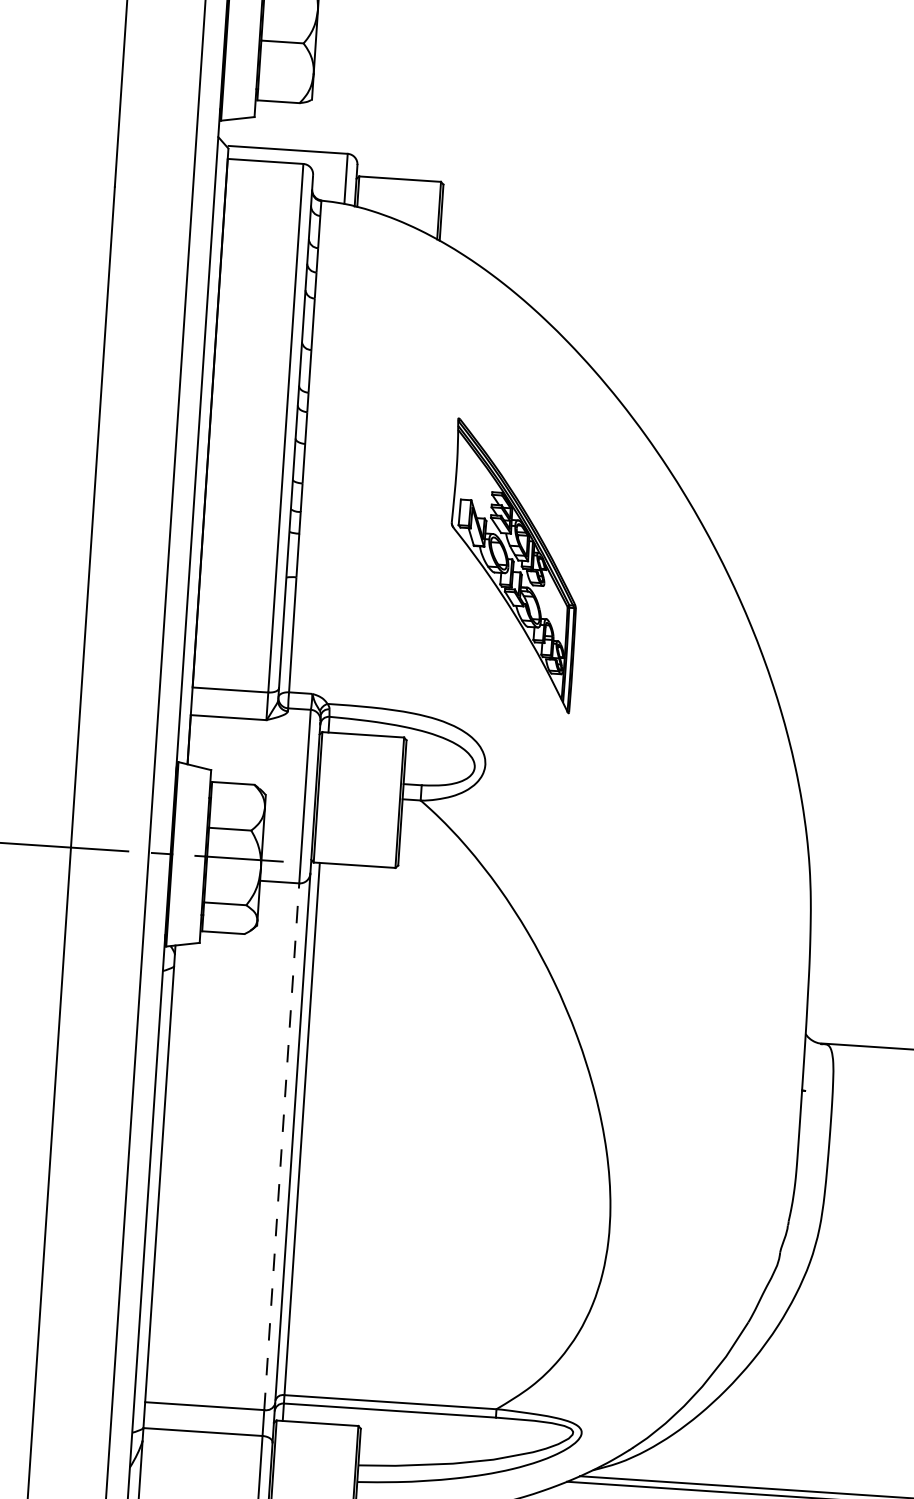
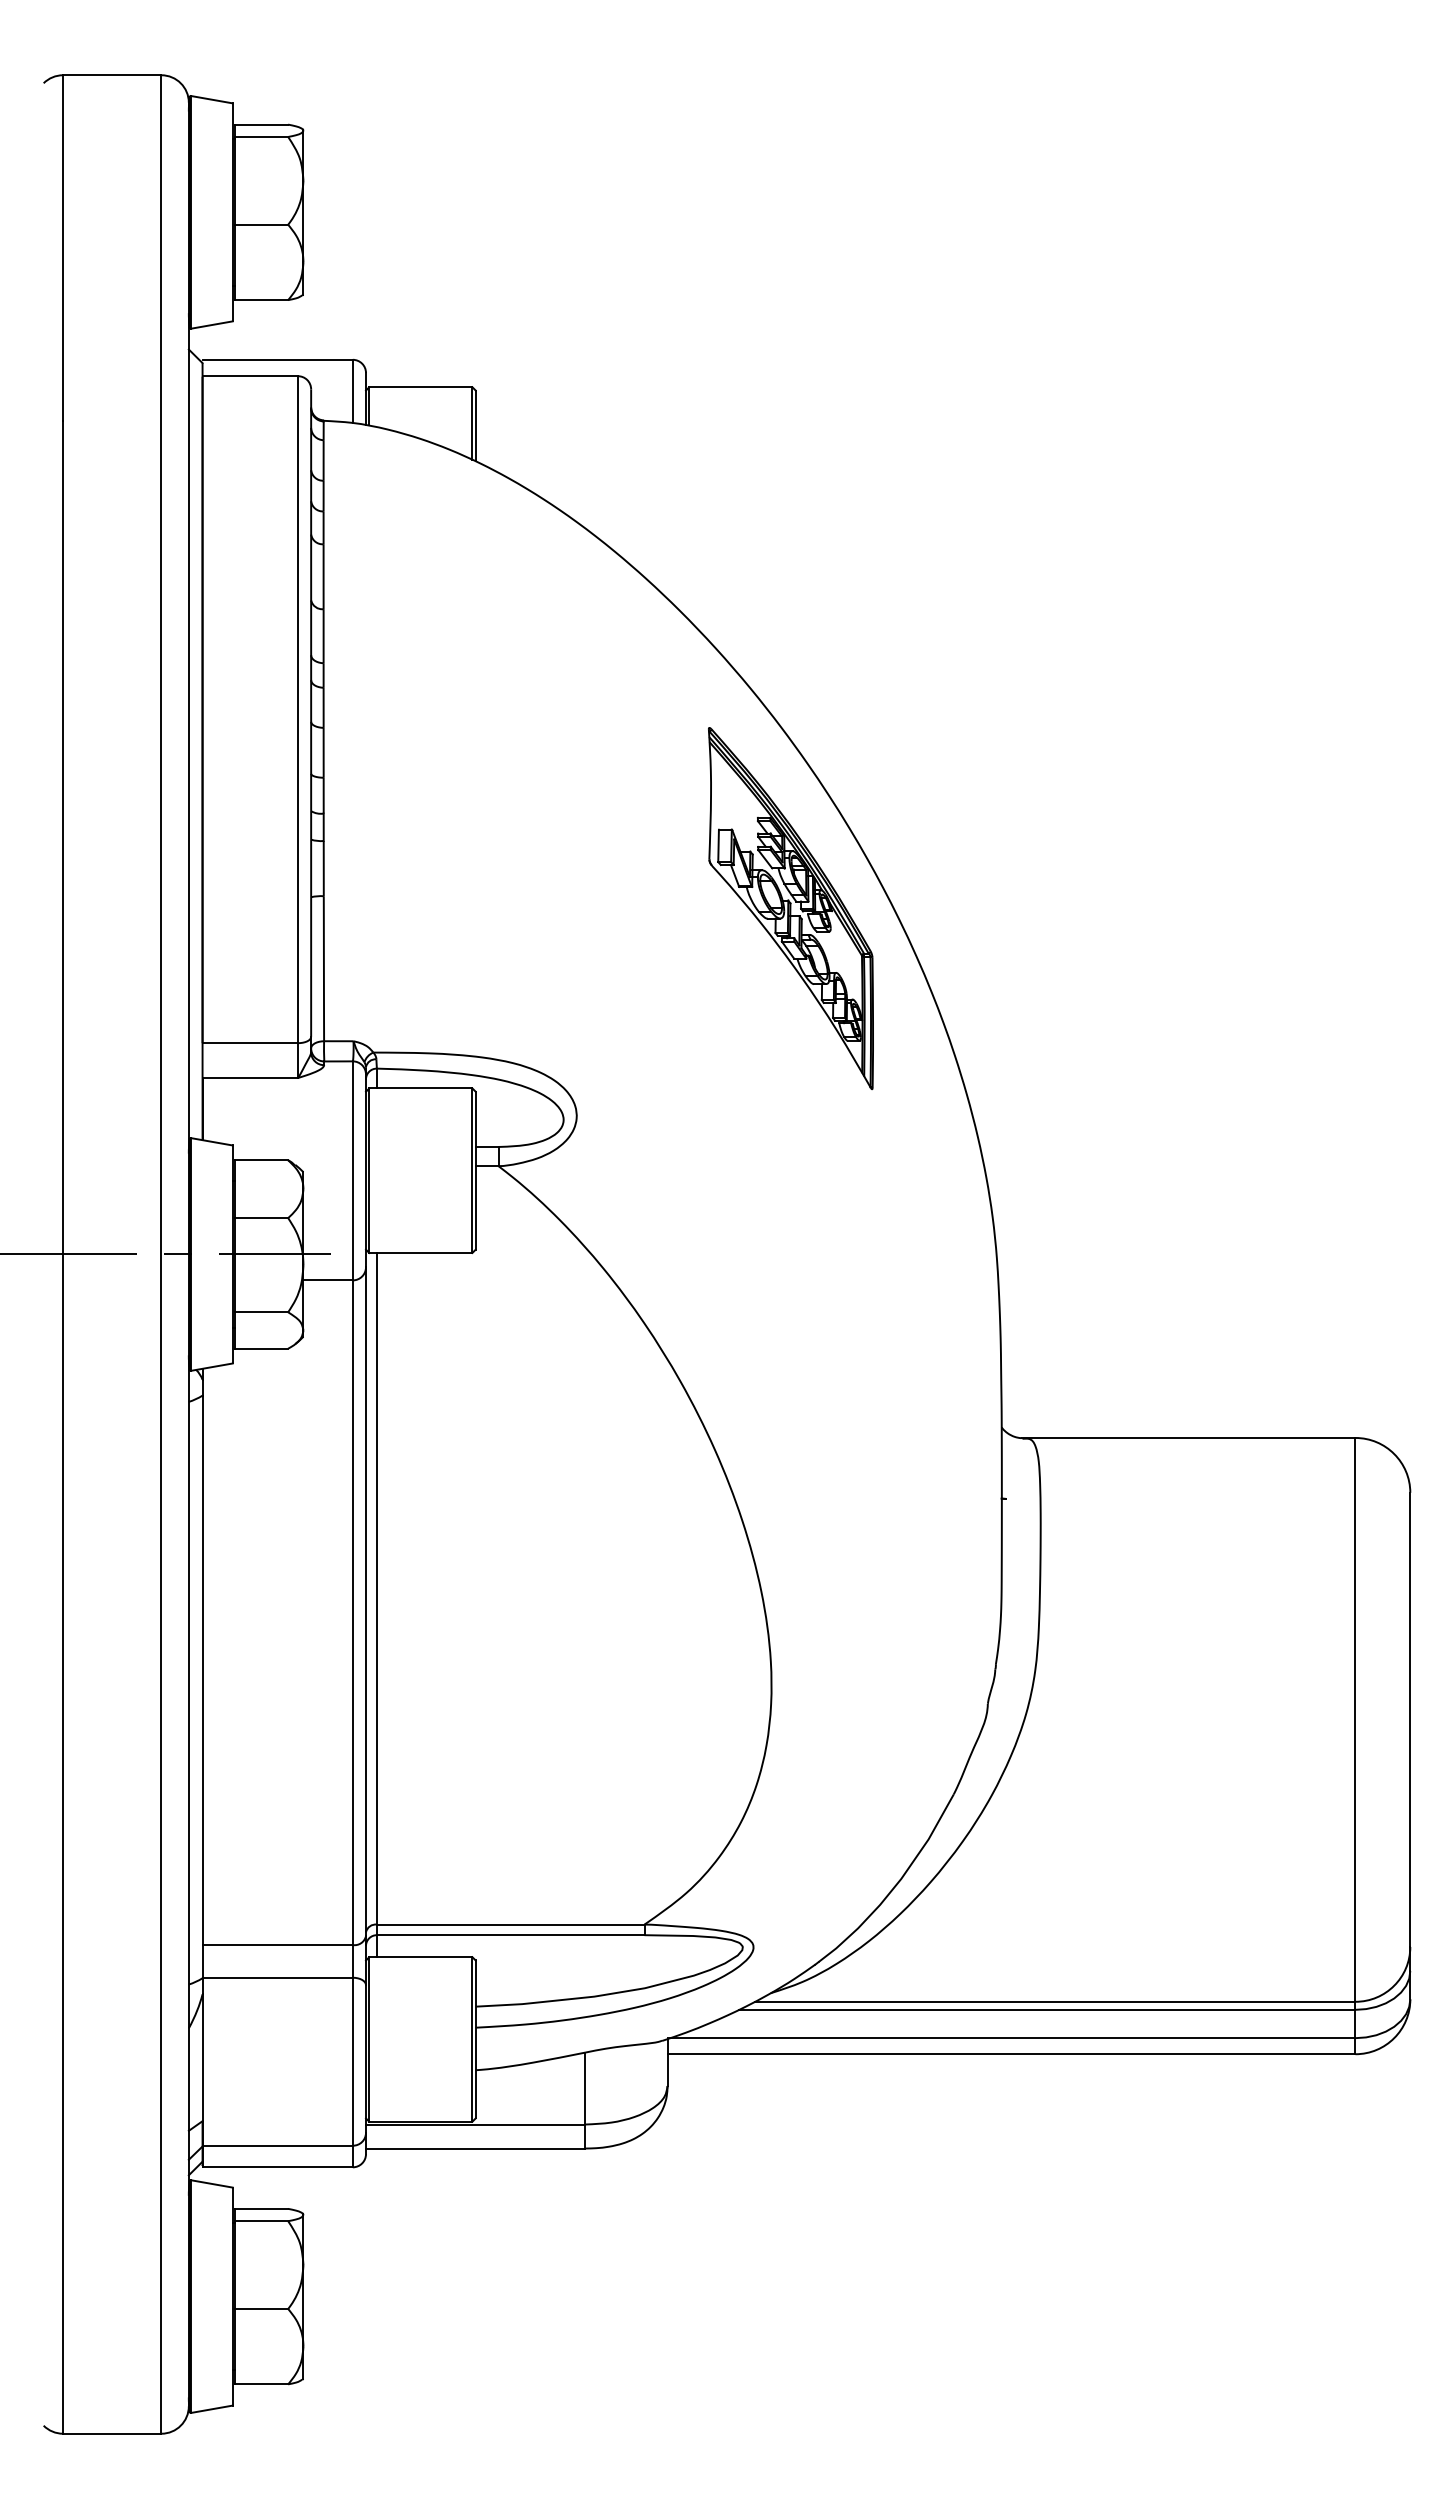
part: (513, 565) -> (790, 908), moved
line: (281, 1146) -> (352, 1612), dashed -> solid

